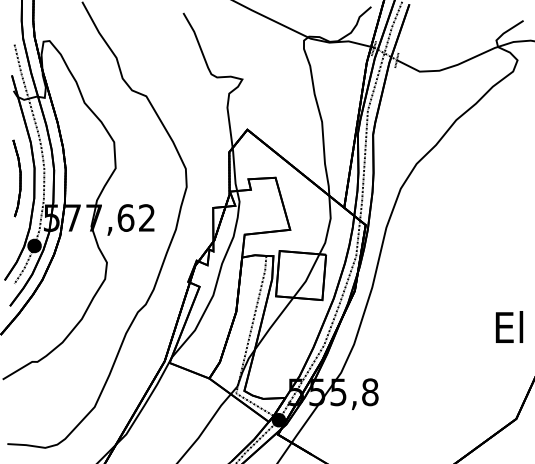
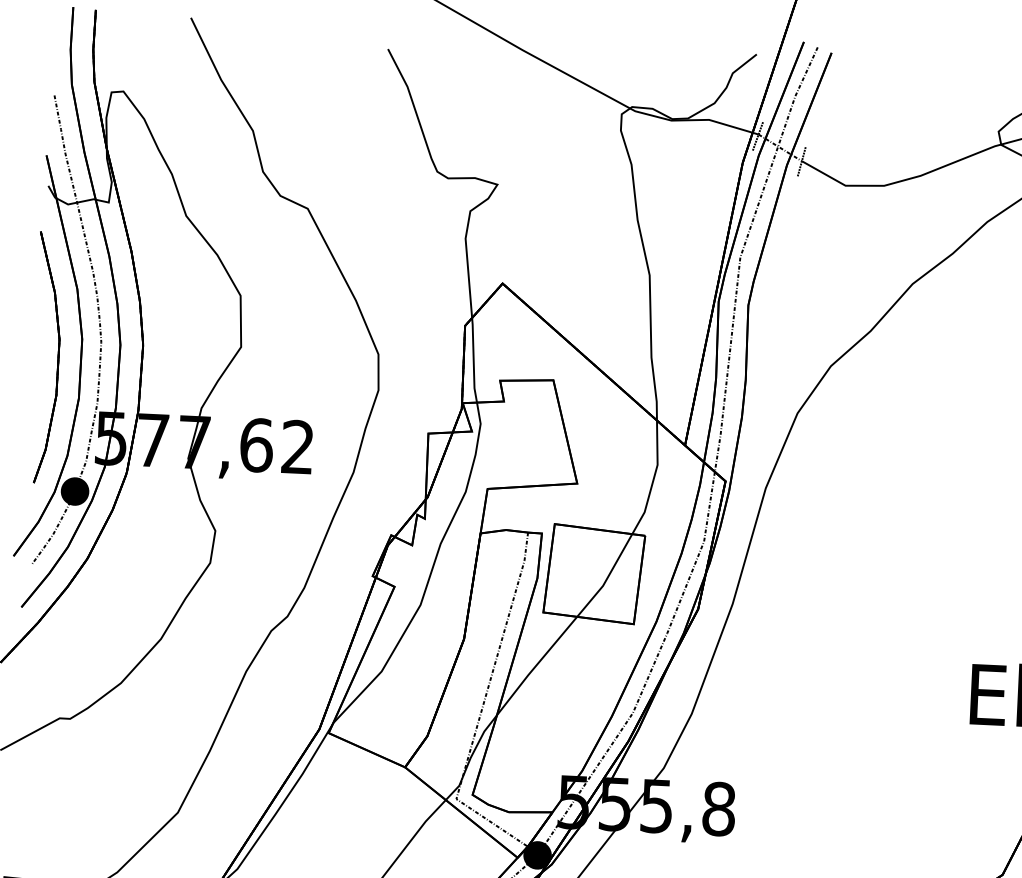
part: (16, 178) -> (45, 357), size x1.67

